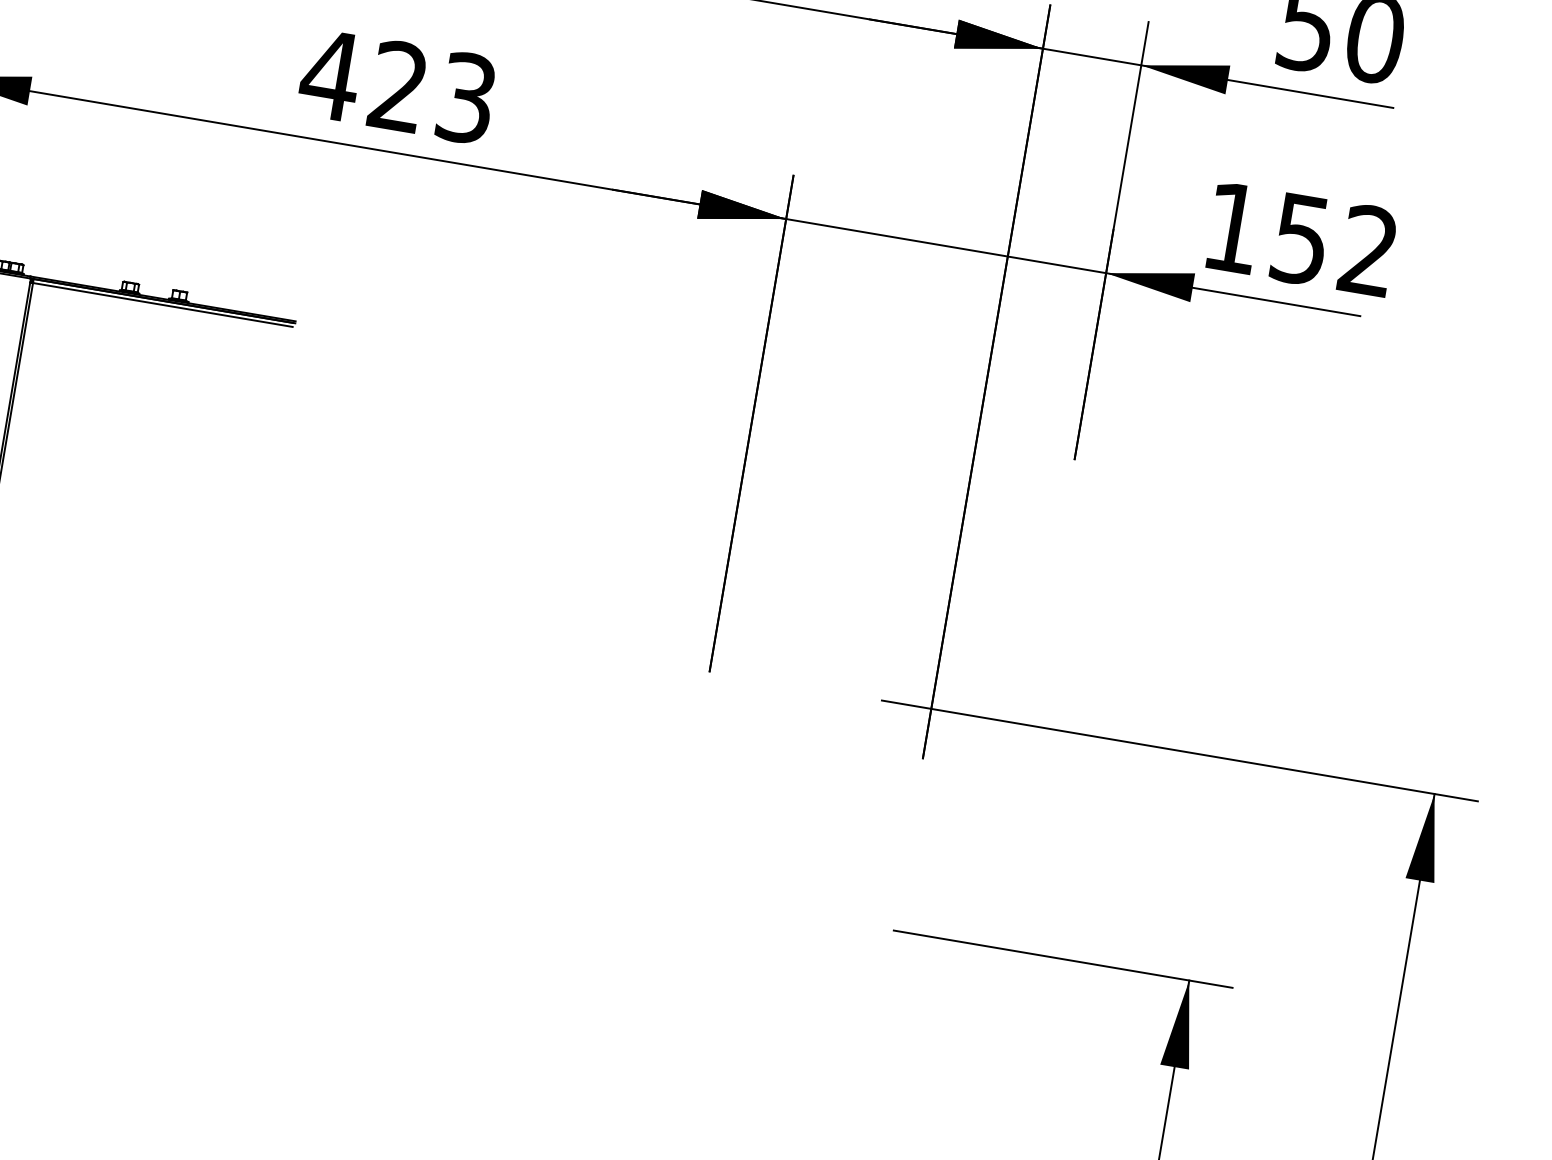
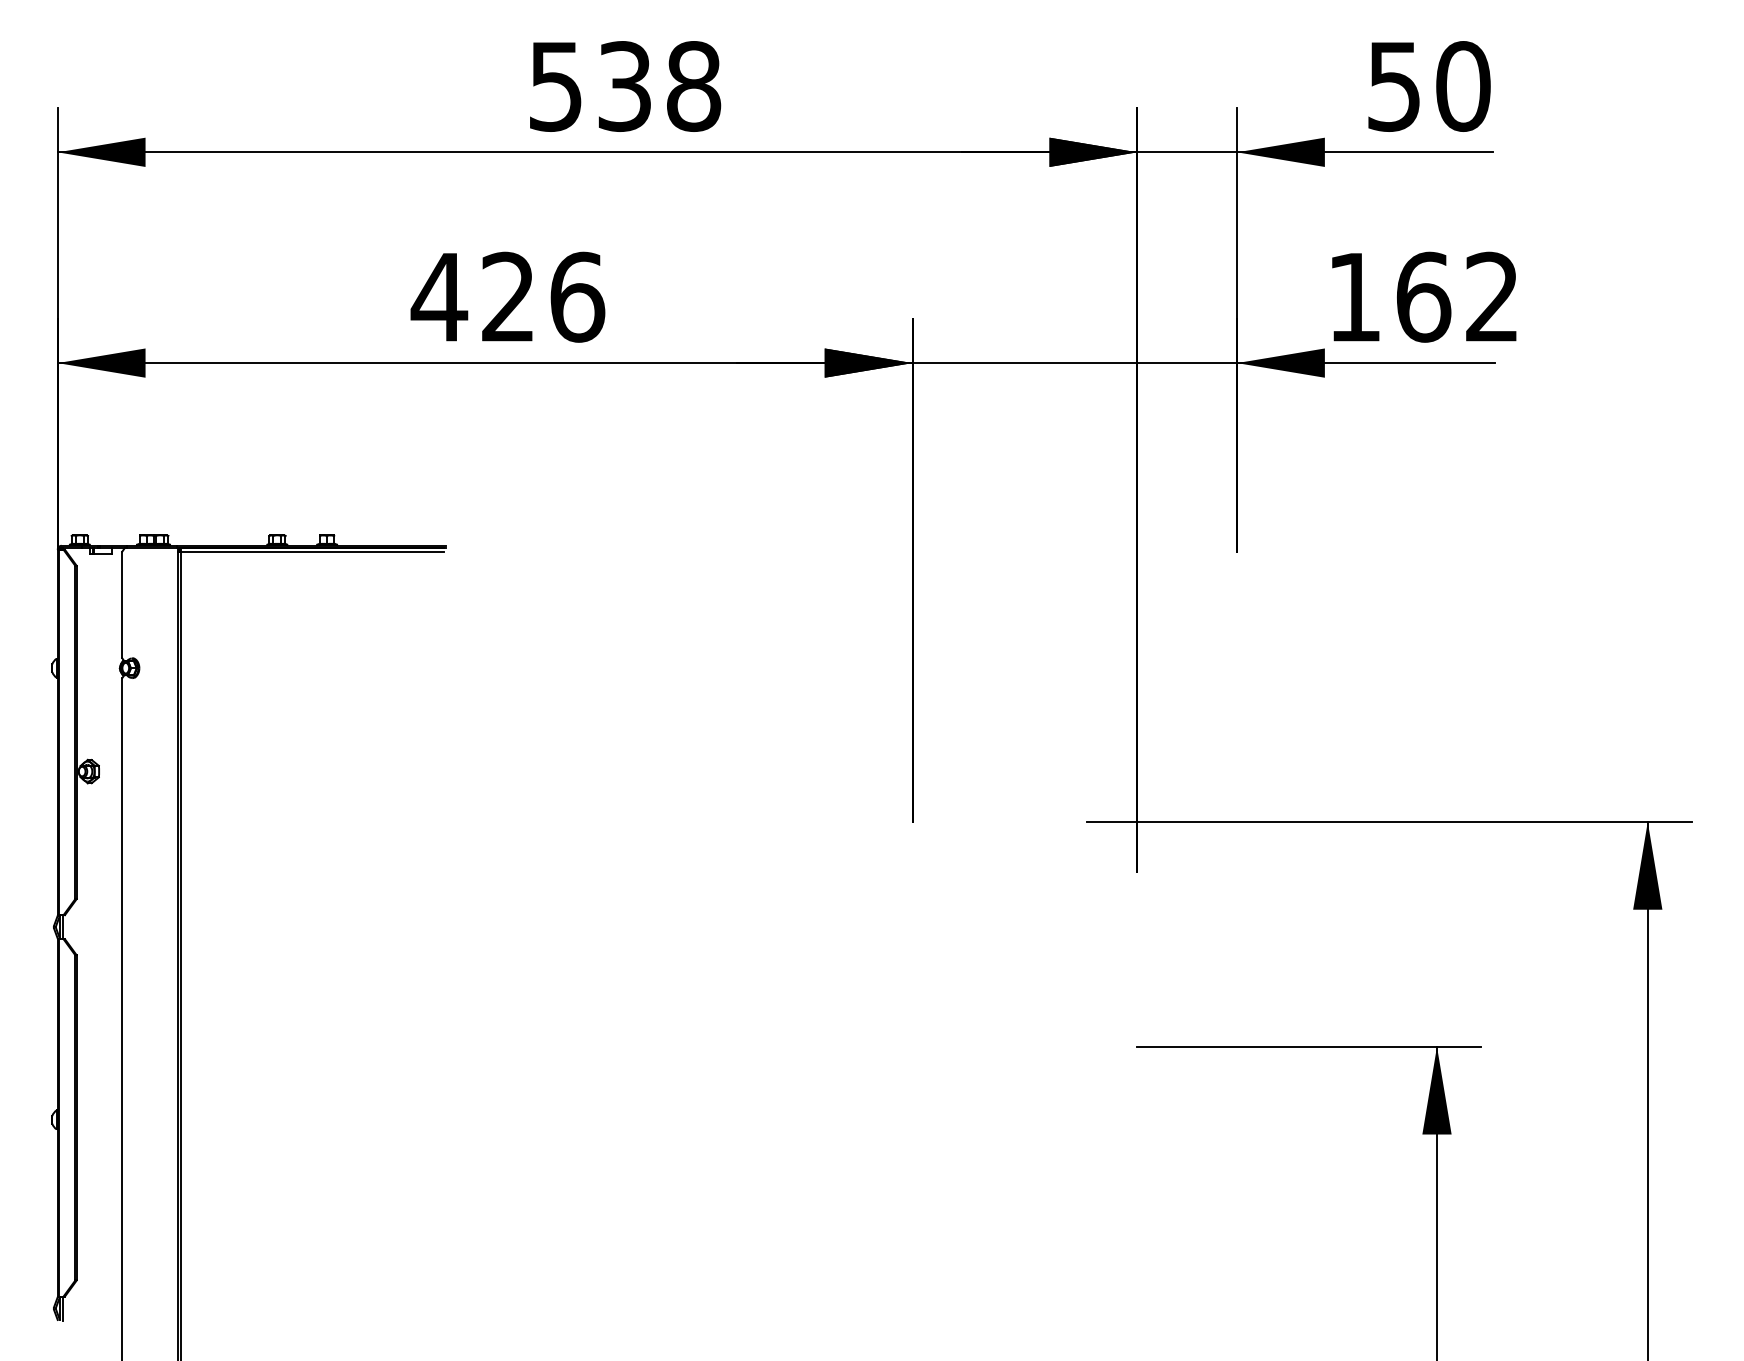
text: (466, 97) -> (577, 296), 423 -> 426
text: (1301, 238) -> (1423, 296), 152 -> 162

